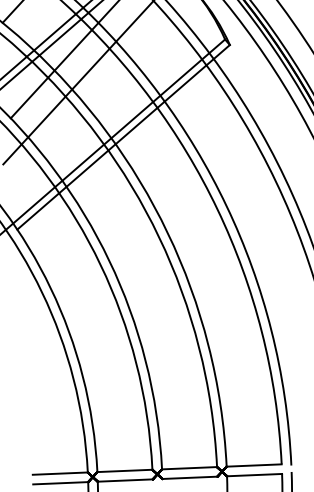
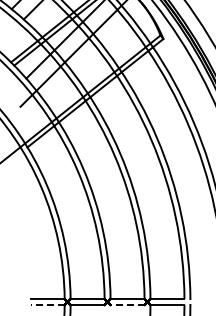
line: (189, 477) -> (127, 304), solid -> dashed
line: (60, 482) -> (47, 304), solid -> dashed

